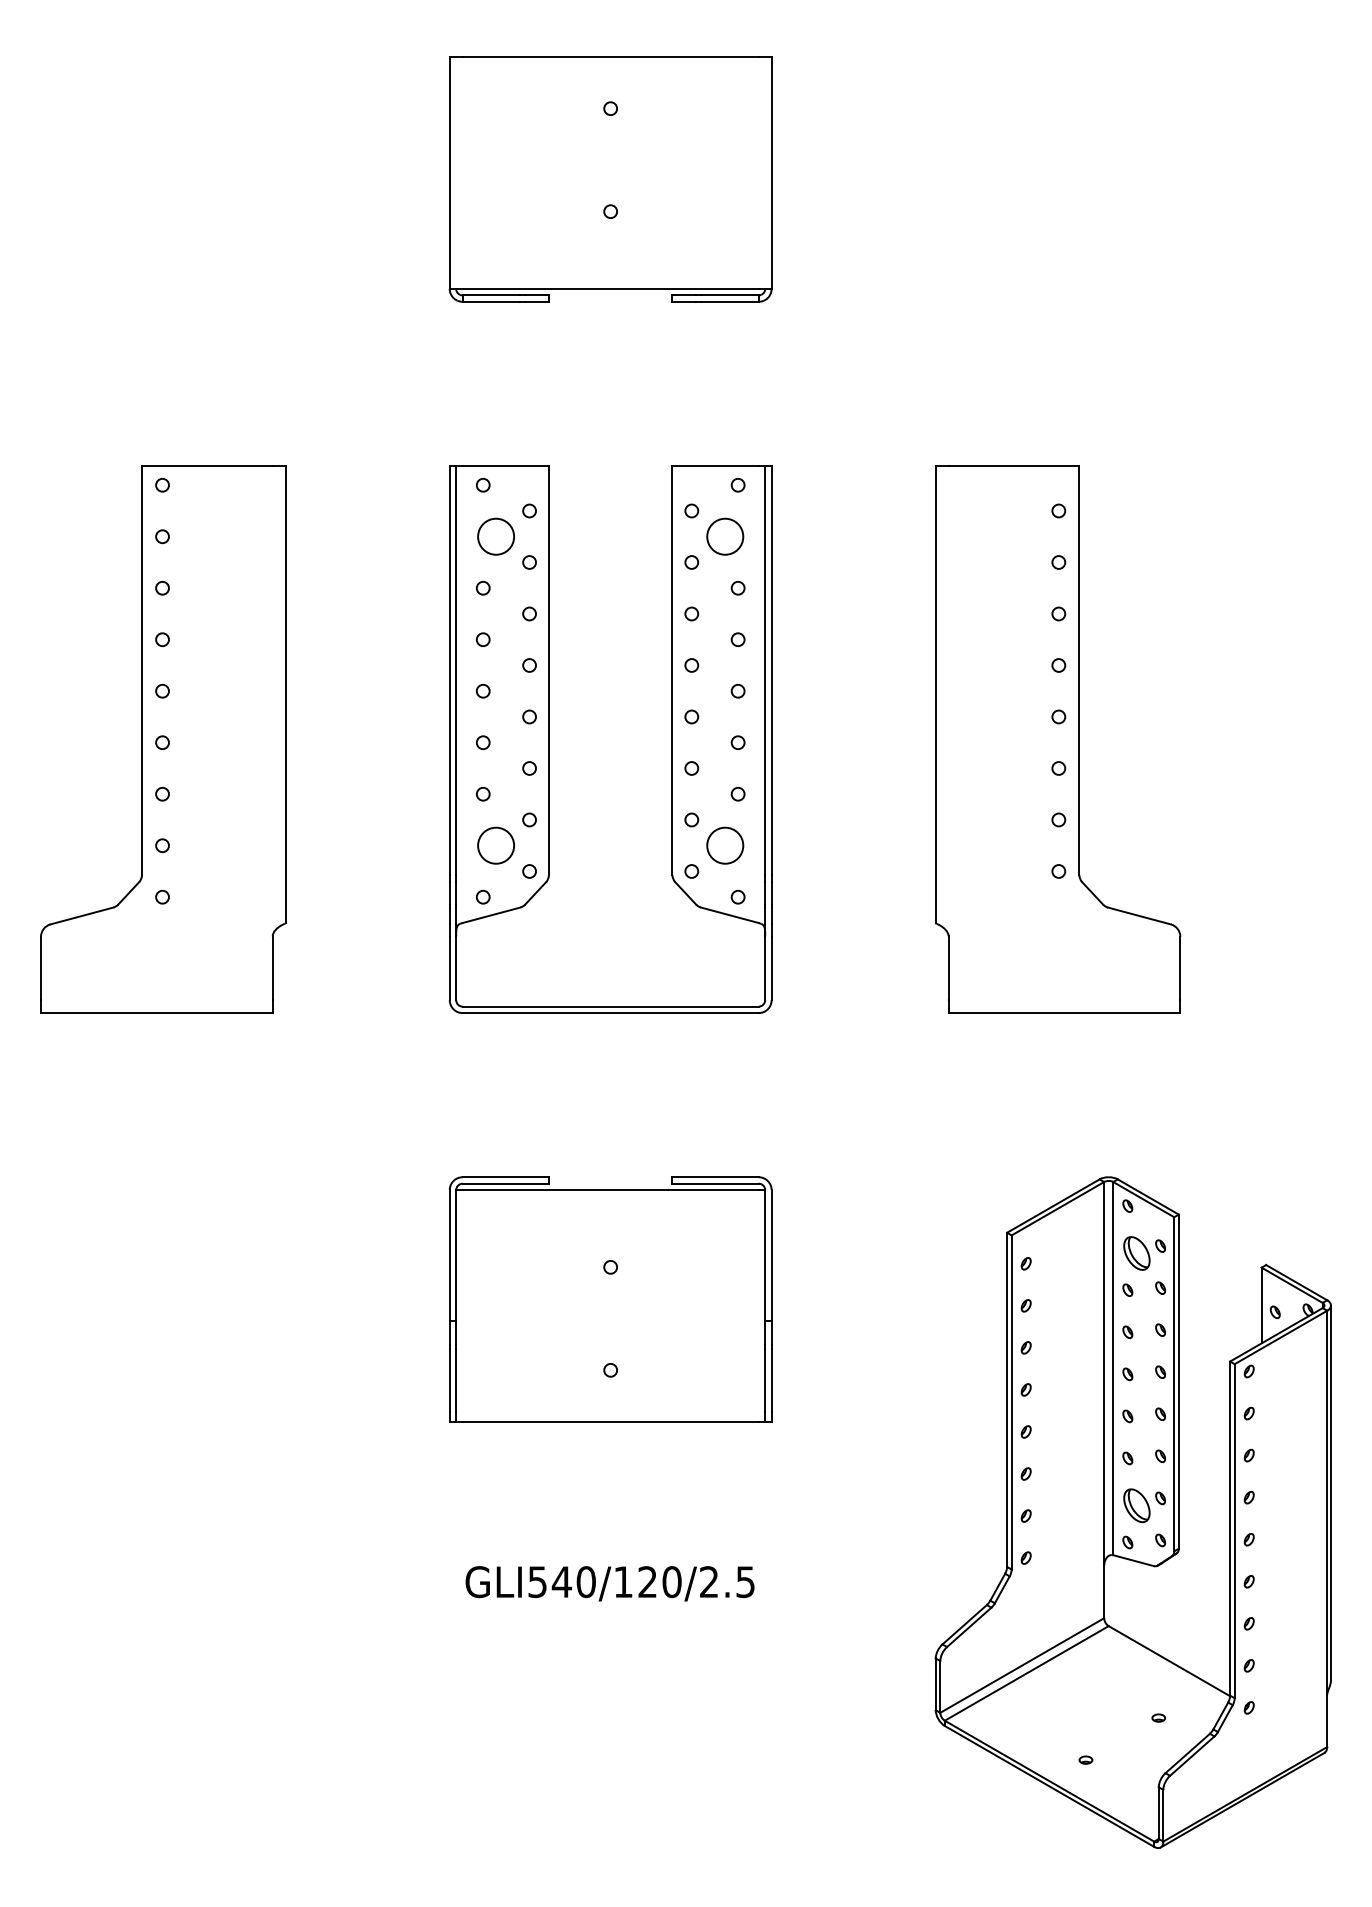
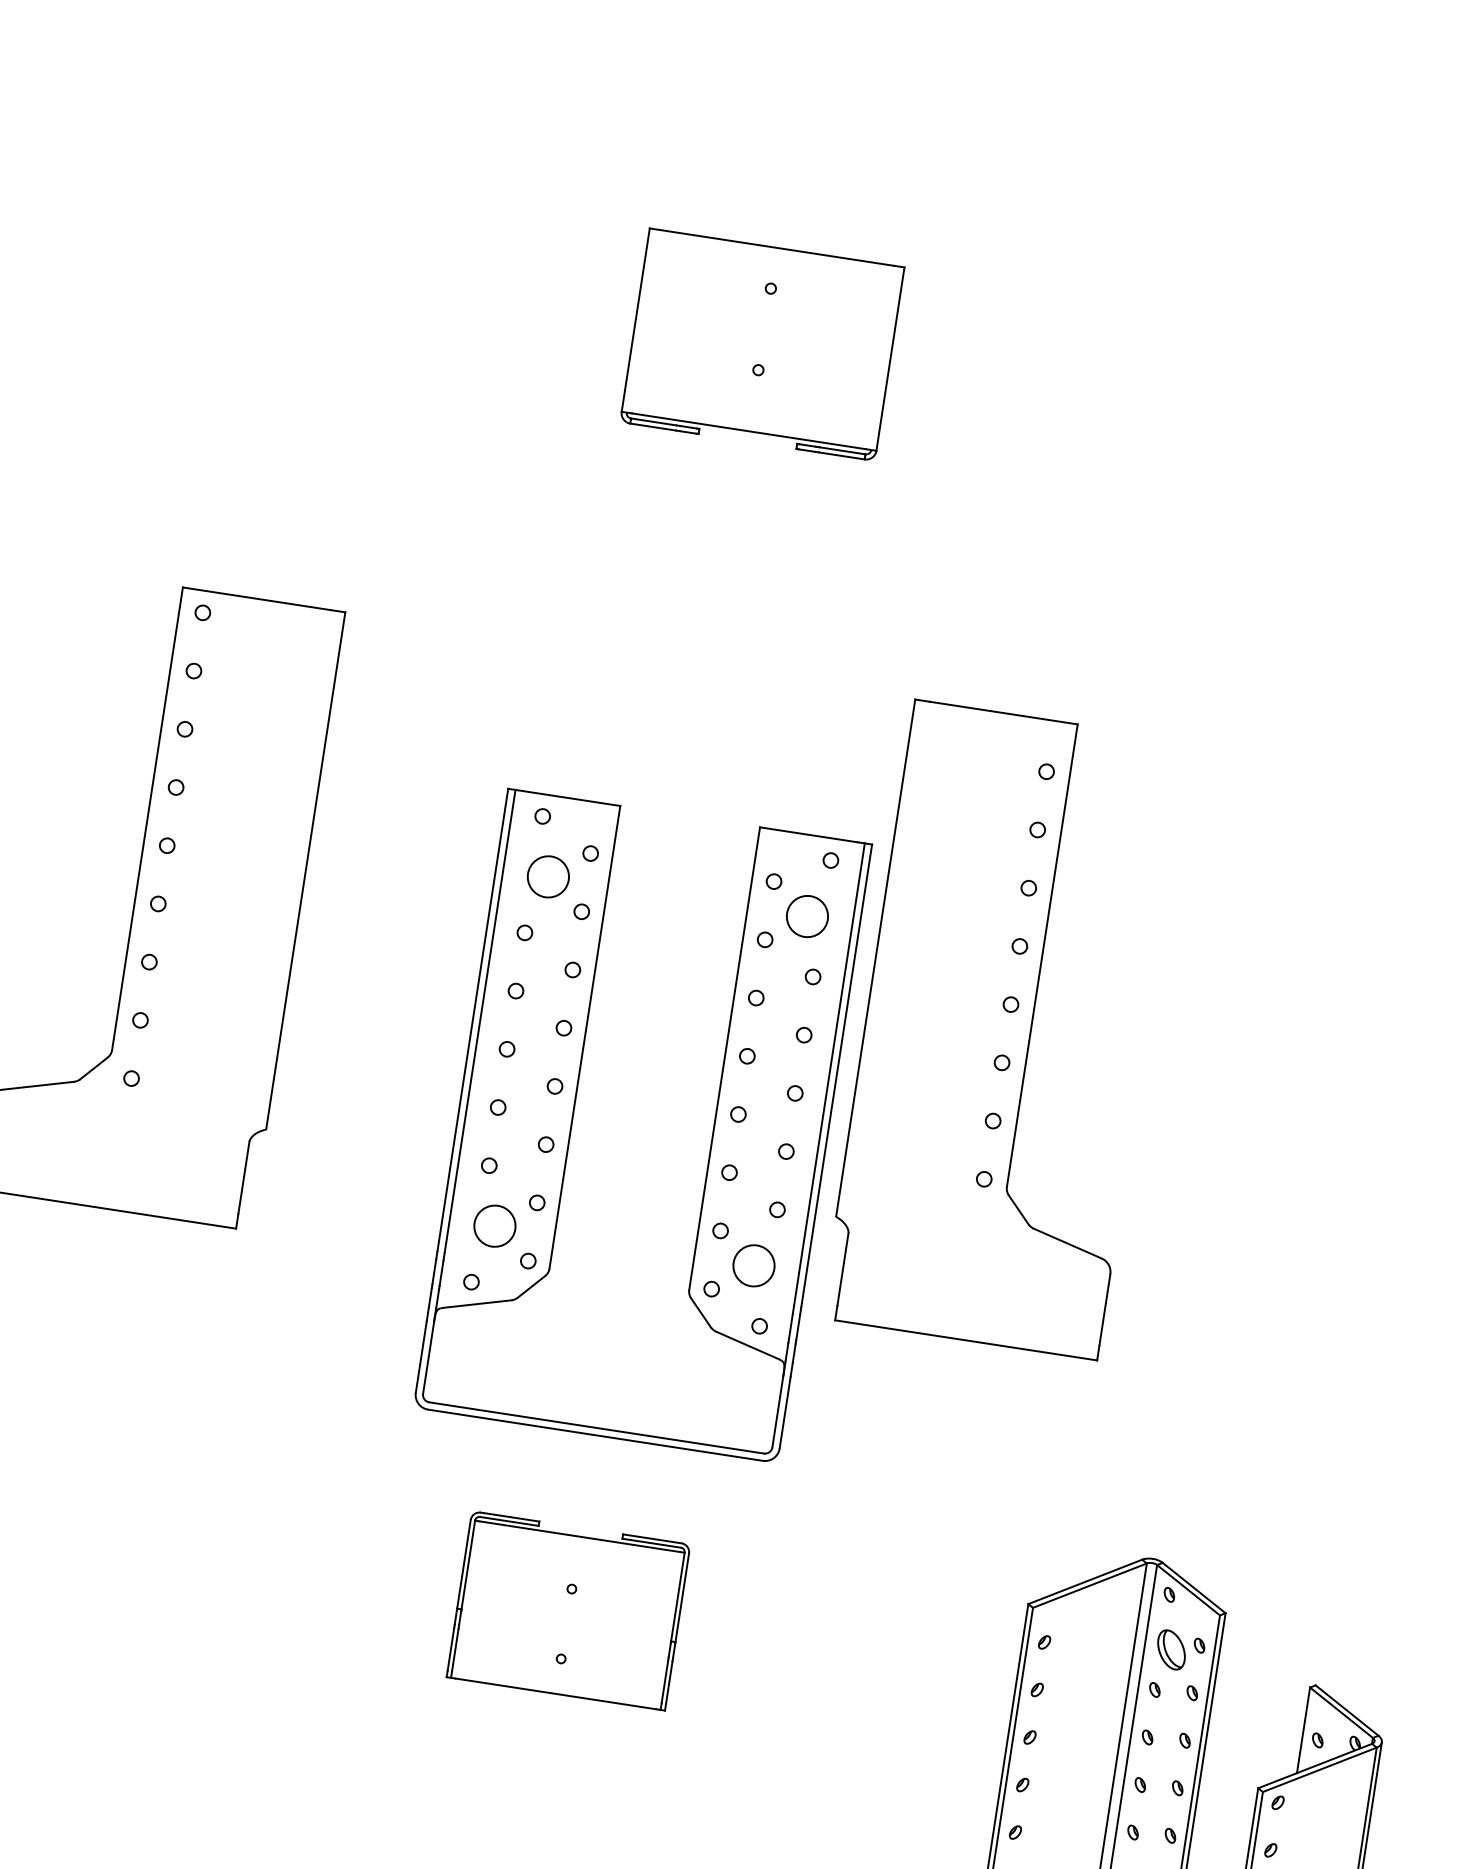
part: (610, 179) -> (762, 344), size x0.7
part: (549, 739) -> (573, 1115), moved
part: (1058, 739) -> (1006, 1030), moved
part: (610, 1299) -> (568, 1610), size x0.6

